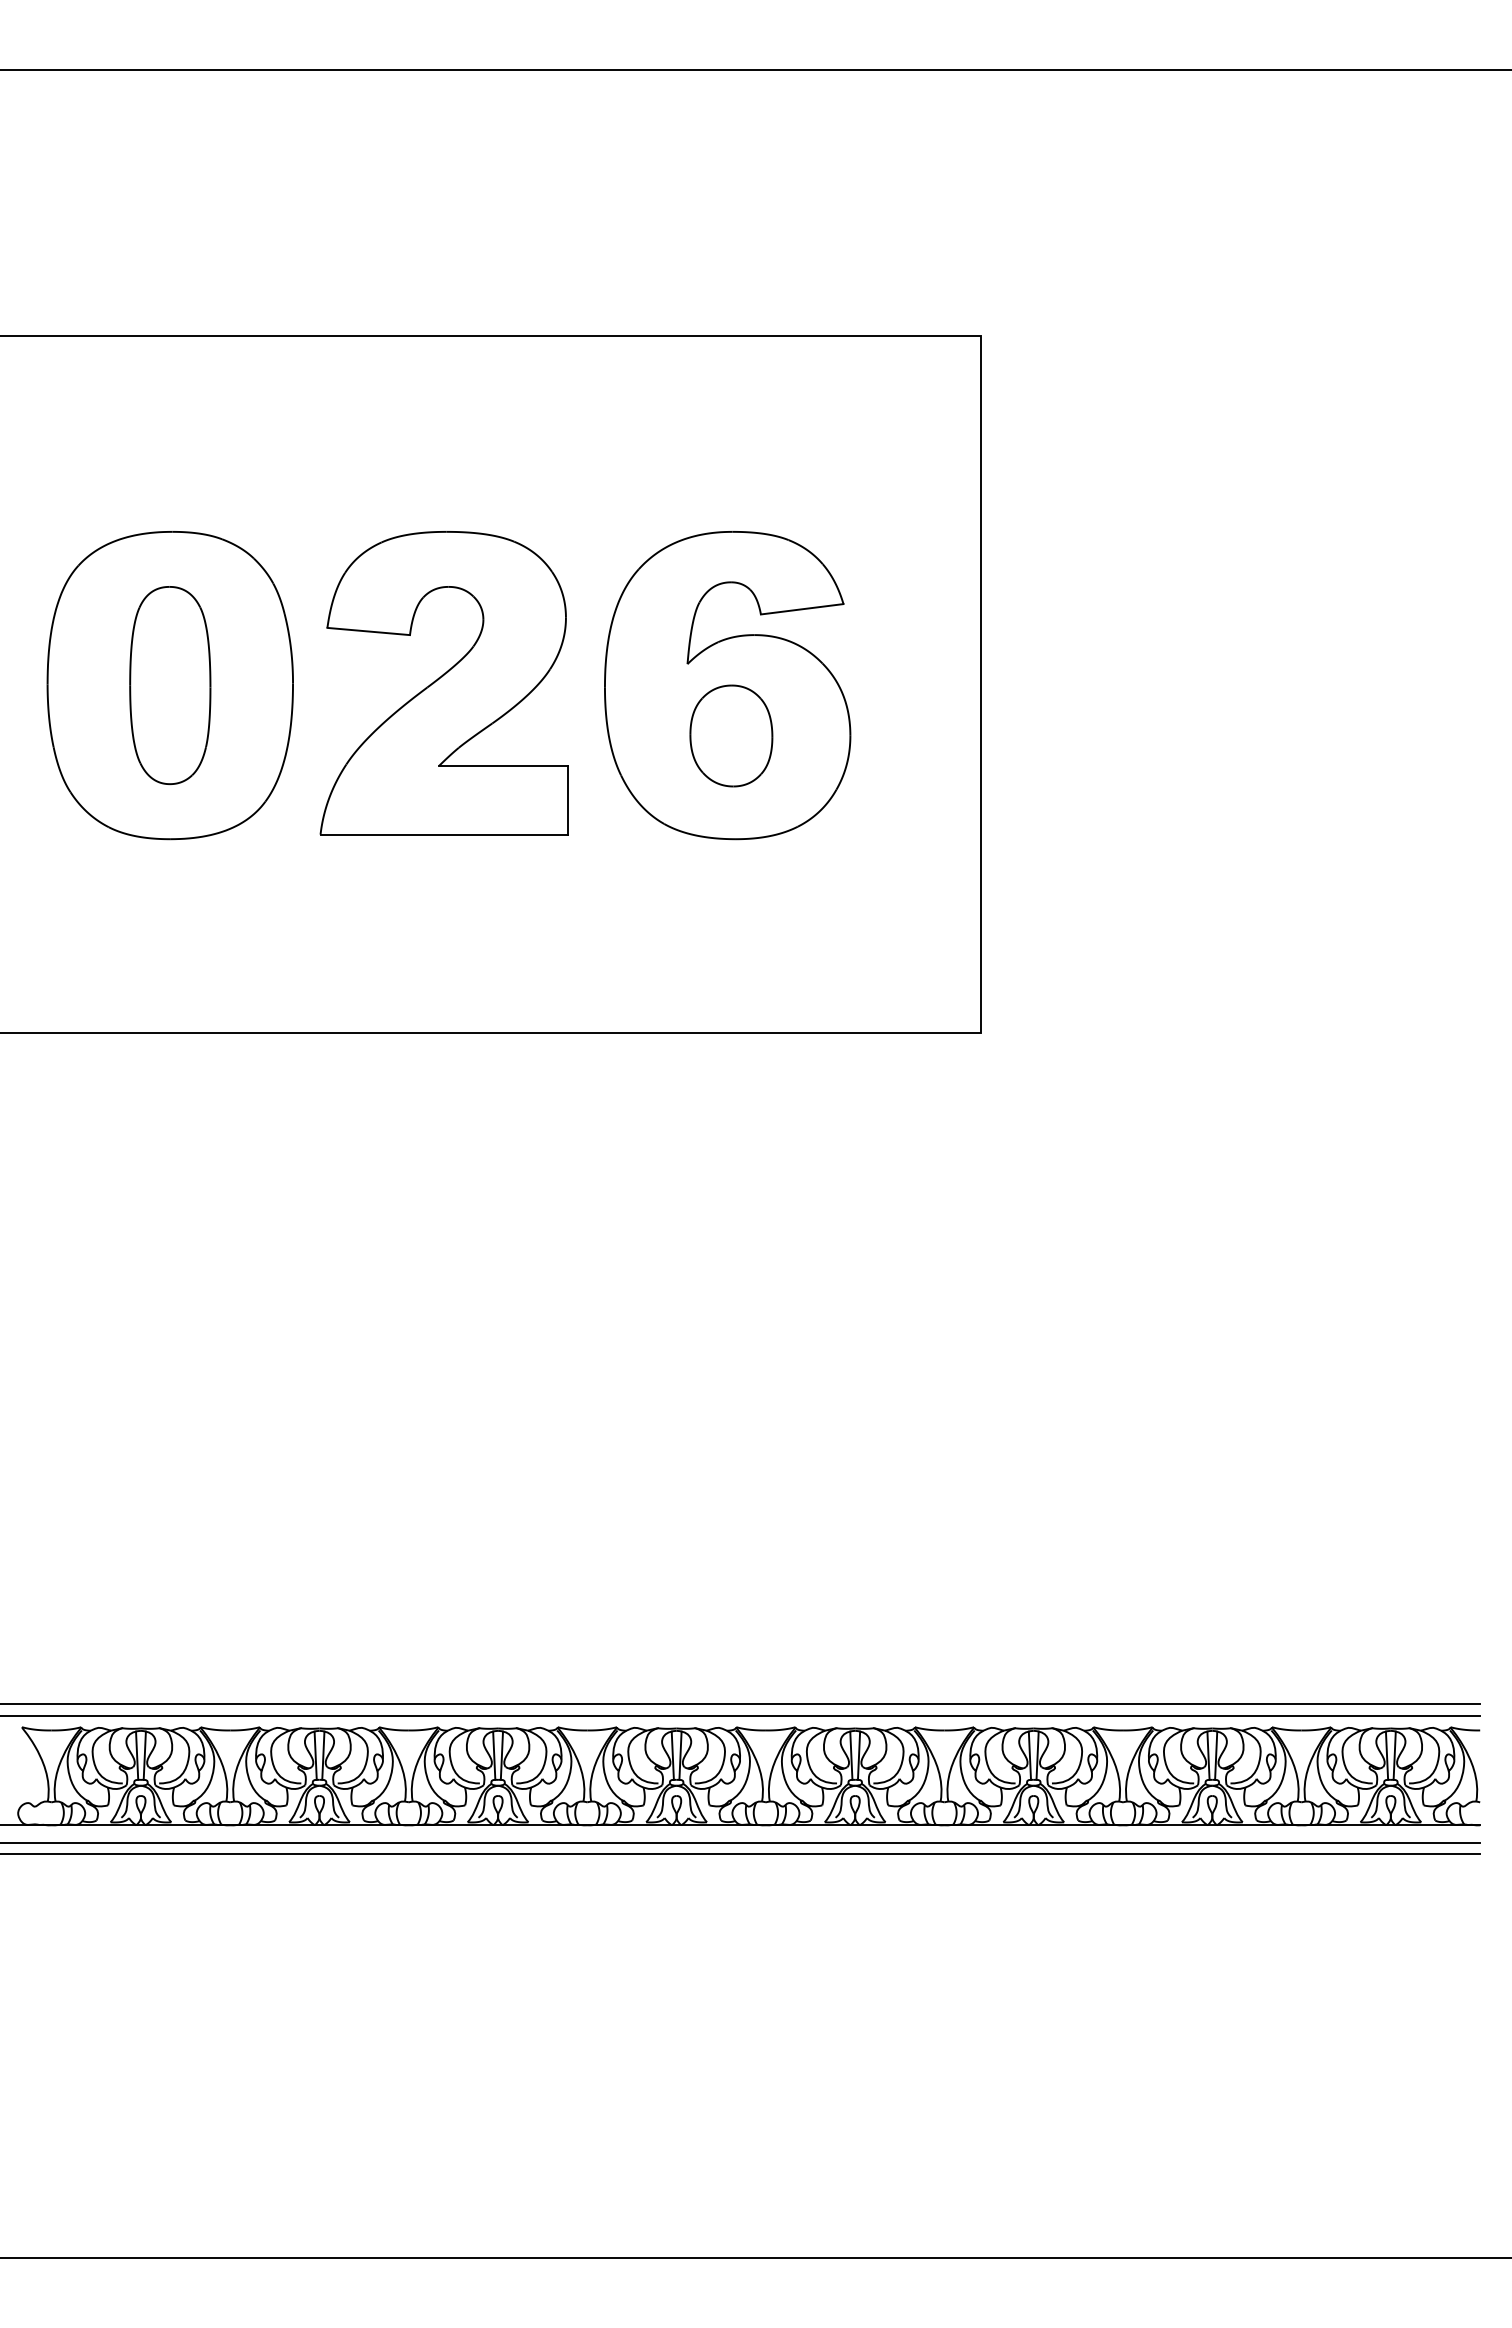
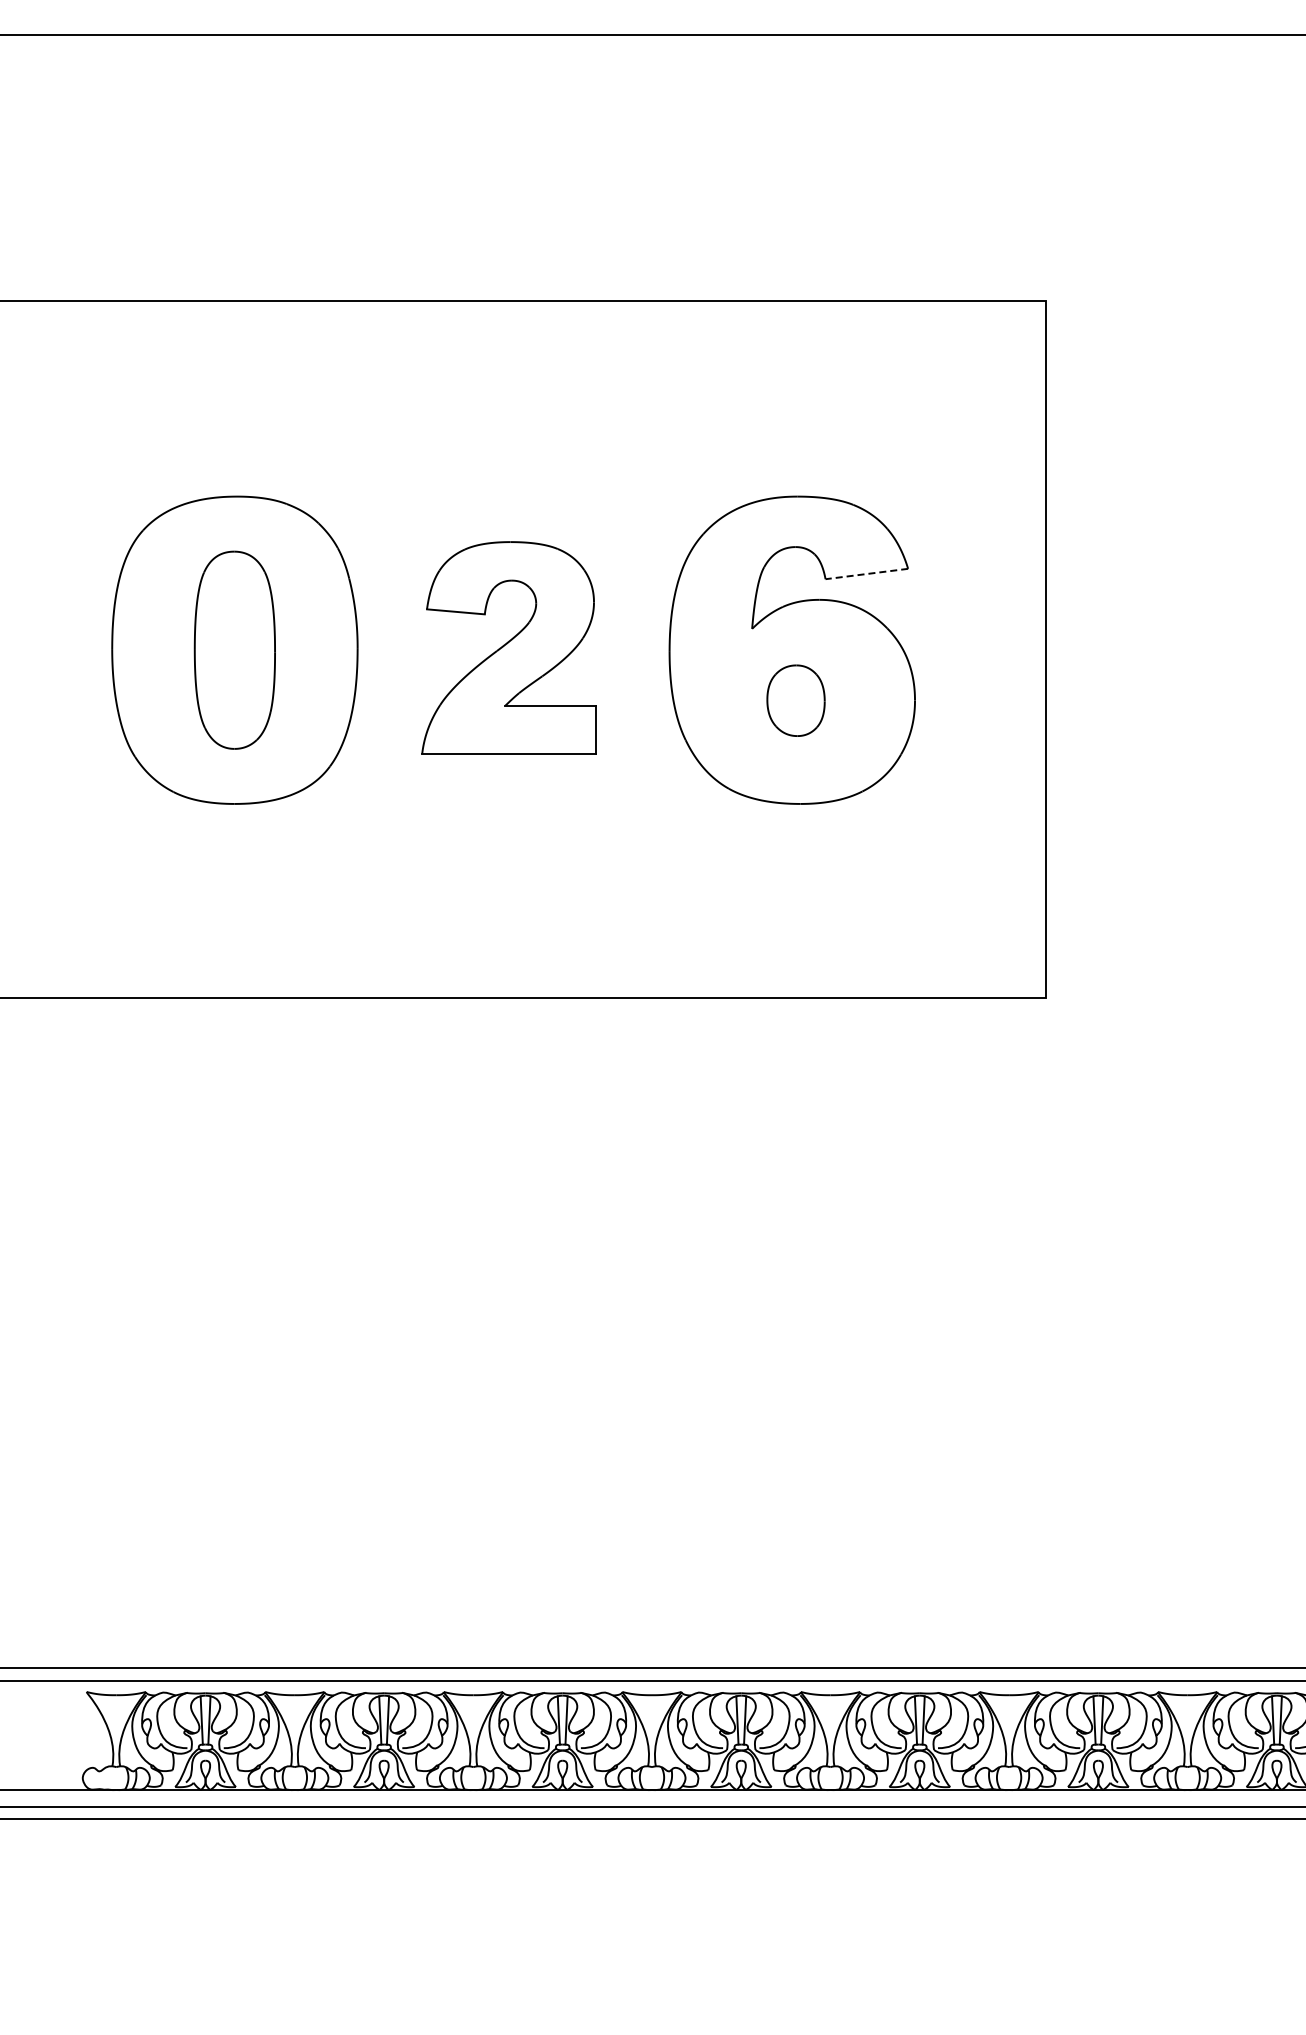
line: (802, 609) -> (867, 574), solid -> dashed
part: (443, 683) -> (508, 648), size x0.7
part: (731, 735) -> (796, 700), size x0.7

